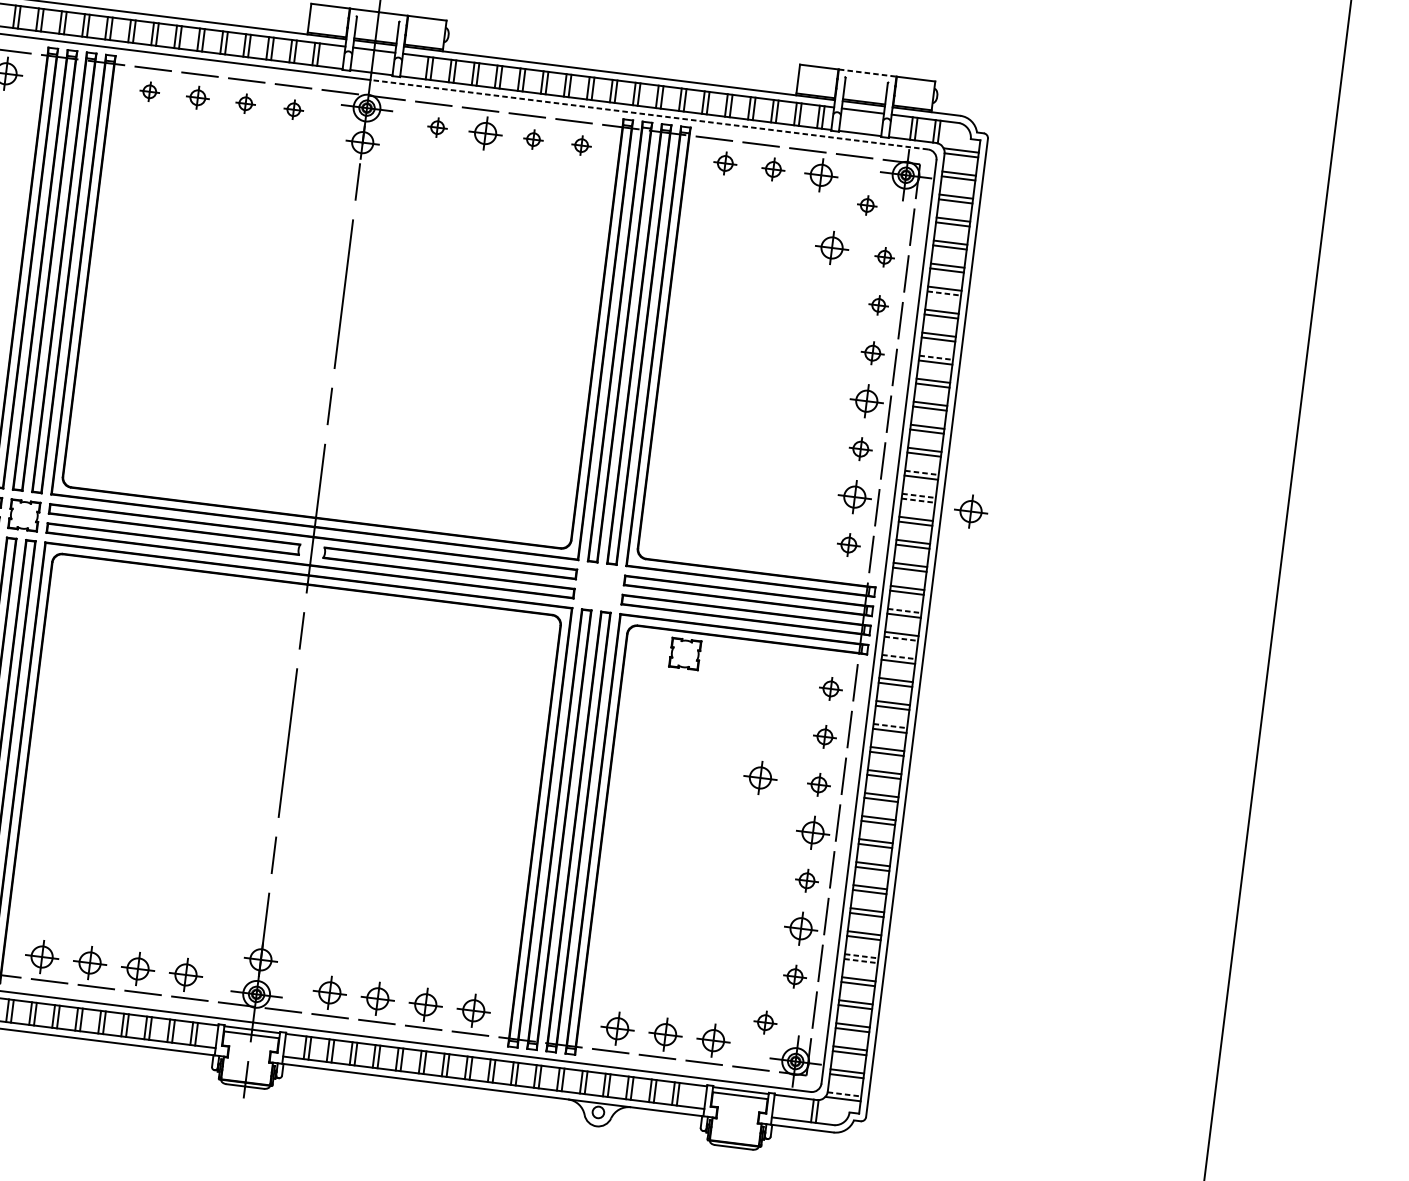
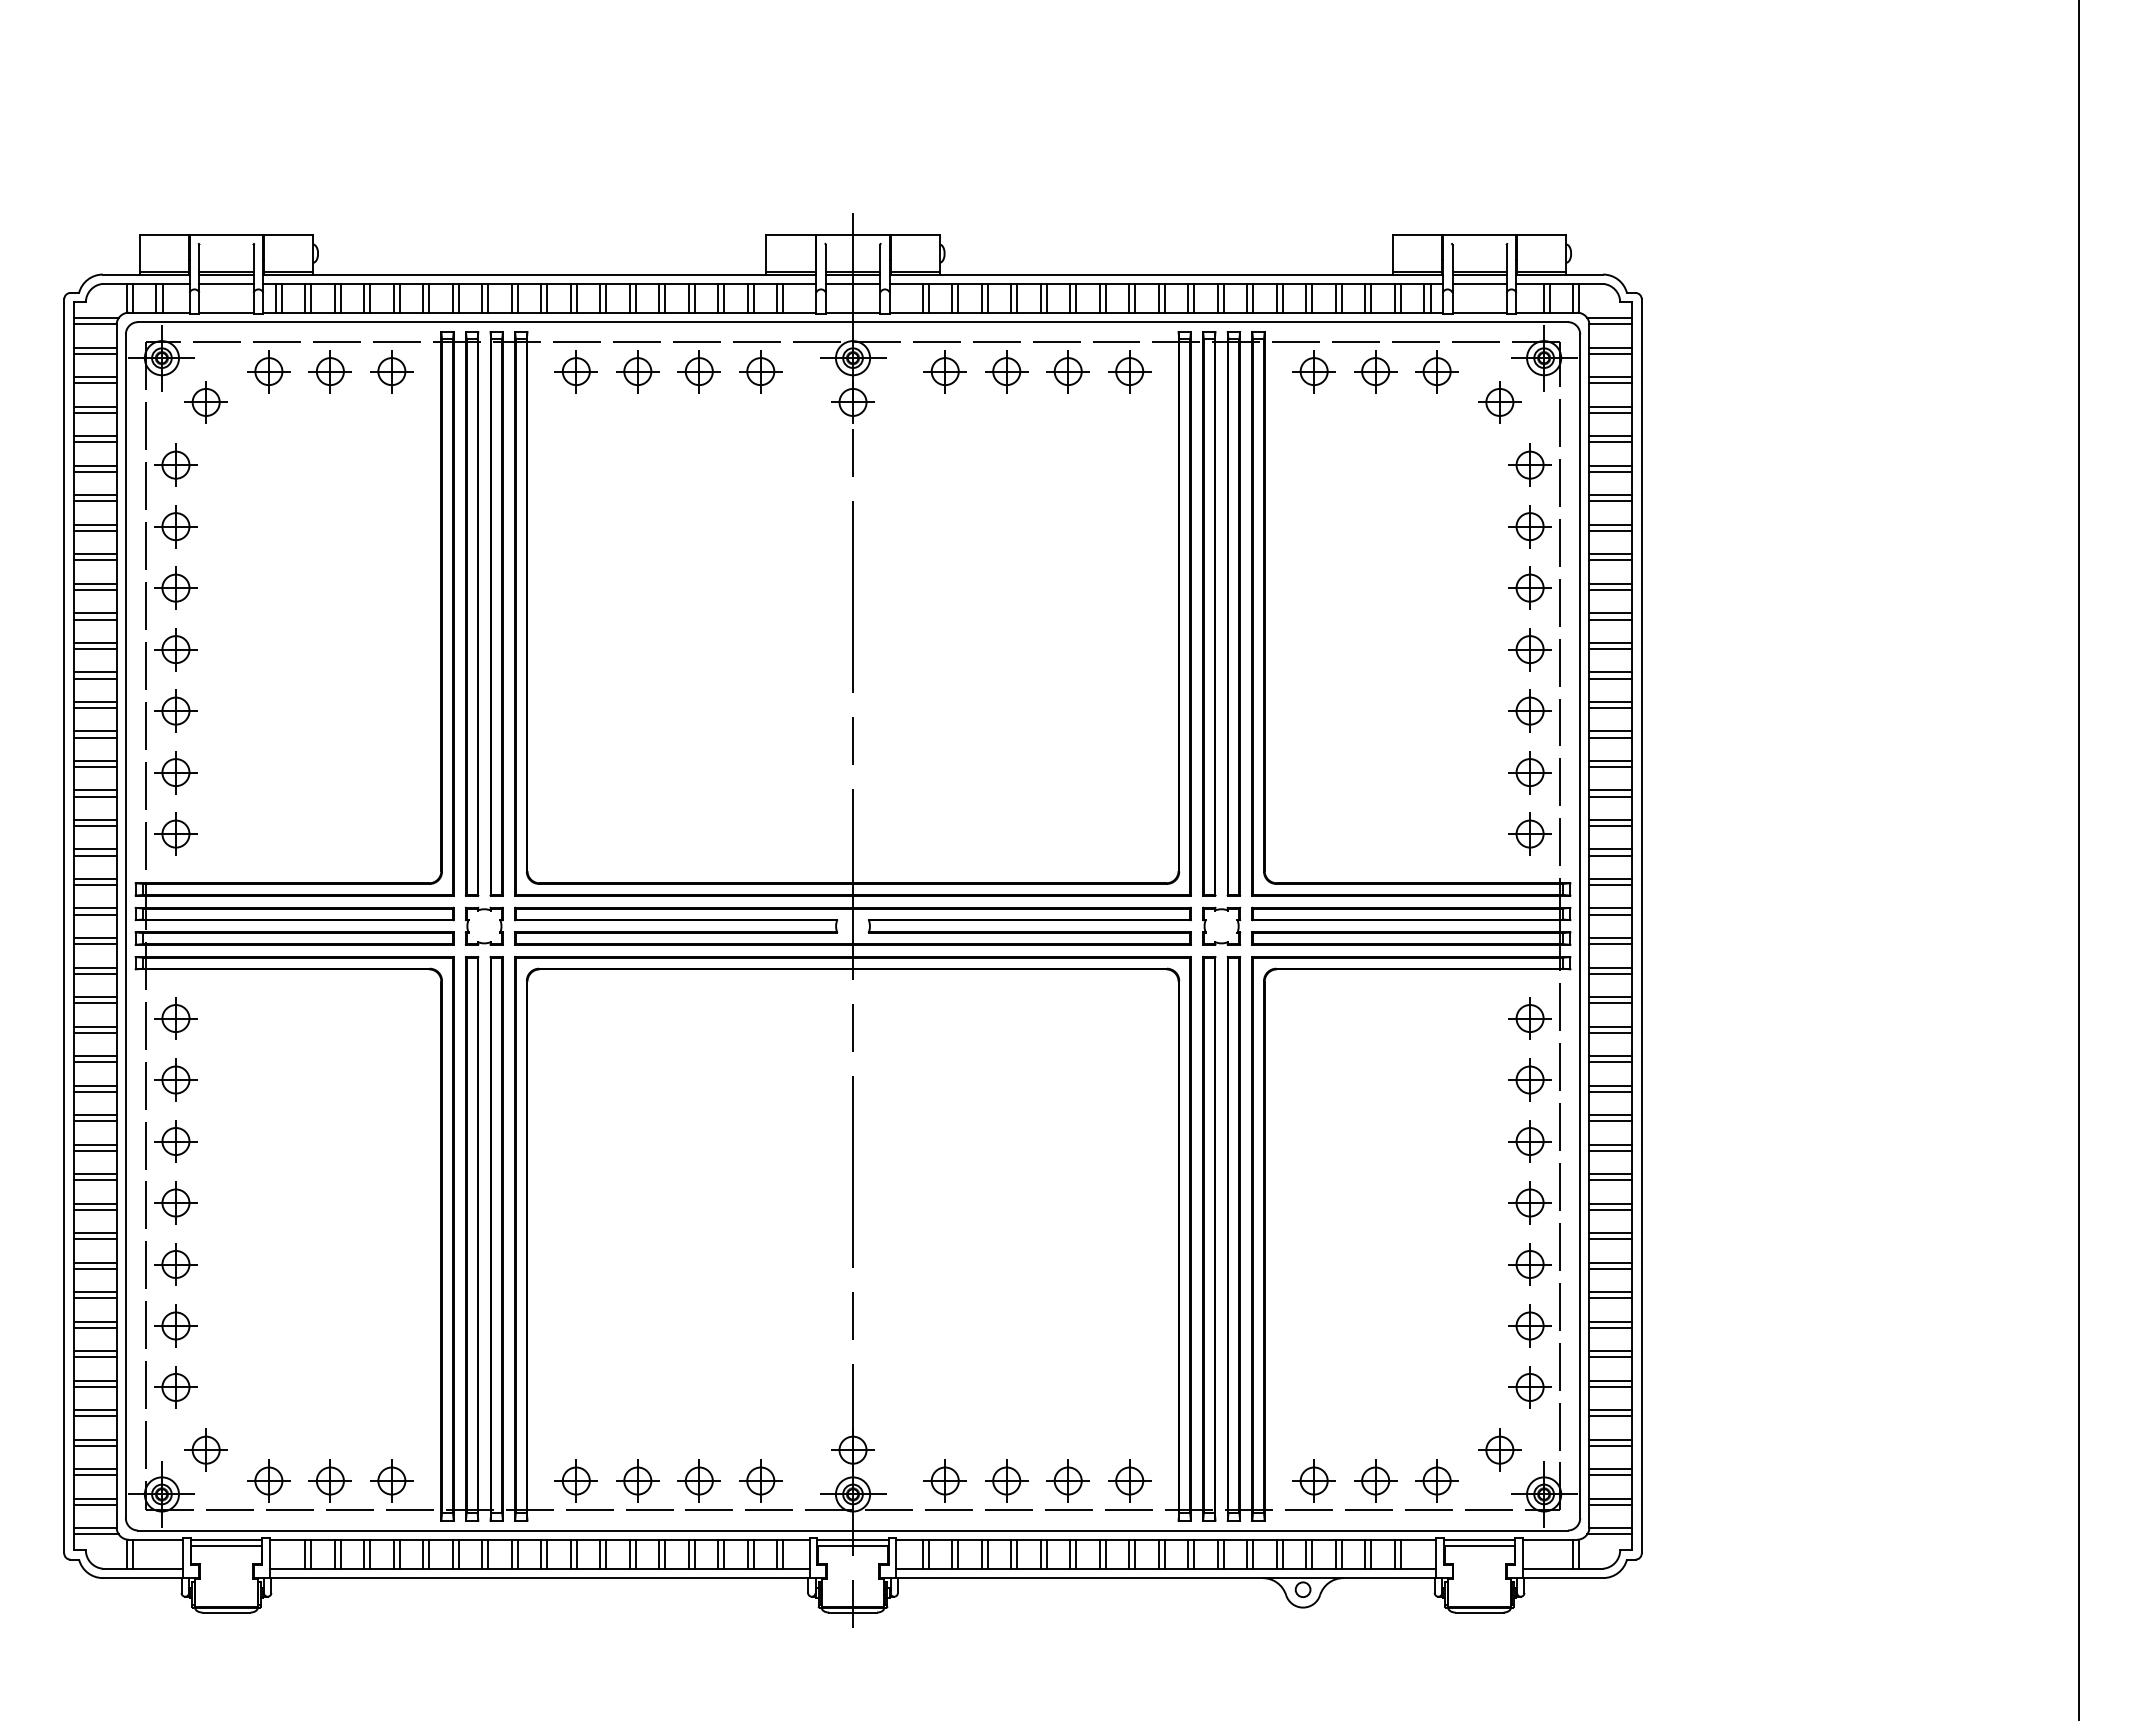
line: (867, 73) -> (1479, 235), dashed -> solid
part: (149, 91) -> (575, 371), size x1.67
part: (197, 97) -> (637, 371), size x1.43
part: (245, 103) -> (698, 371), size x1.67
part: (293, 109) -> (760, 371), size x1.67
line: (648, 114) -> (1209, 322), dashed -> solid
part: (437, 127) -> (944, 371), size x1.67
part: (533, 139) -> (1067, 371), size x1.67
part: (581, 145) -> (1129, 371), size x1.67
part: (724, 163) -> (1313, 371), size x1.43
part: (773, 169) -> (1375, 371), size x1.43
part: (866, 205) -> (1499, 402), size x1.67
part: (831, 247) -> (1461, 461), removed
part: (884, 256) -> (1529, 464), size x1.67
line: (943, 293) -> (1610, 501), dashed -> solid
part: (878, 305) -> (1529, 526), size x1.67
part: (872, 352) -> (1529, 587), size x1.43
line: (935, 357) -> (1610, 583), dashed -> solid
part: (860, 448) -> (1529, 710), size x1.43
line: (921, 472) -> (1610, 731), dashed -> solid
line: (918, 495) -> (1610, 760), dashed -> solid
line: (918, 500) -> (1610, 767), dashed -> solid
part: (970, 511) -> (1678, 772), removed
part: (848, 544) -> (1529, 833), size x1.43
line: (904, 610) -> (1610, 908), dashed -> solid
line: (900, 639) -> (1610, 944), dashed -> solid
part: (685, 653) -> (1221, 925), moved
line: (898, 656) -> (1610, 967), dashed -> solid
part: (830, 688) -> (1529, 1018), size x1.43
line: (889, 726) -> (1610, 1056), dashed -> solid
part: (824, 736) -> (1529, 1079), size x1.43
part: (760, 777) -> (1454, 1141), removed
part: (818, 784) -> (1529, 1141), size x1.43
part: (806, 880) -> (1529, 1264), size x1.43
line: (861, 956) -> (1610, 1351), dashed -> solid
line: (860, 961) -> (1610, 1357), dashed -> solid
part: (794, 976) -> (1529, 1387), size x1.43
part: (765, 1022) -> (1499, 1449), size x1.43
line: (844, 1094) -> (1610, 1528), dashed -> solid

